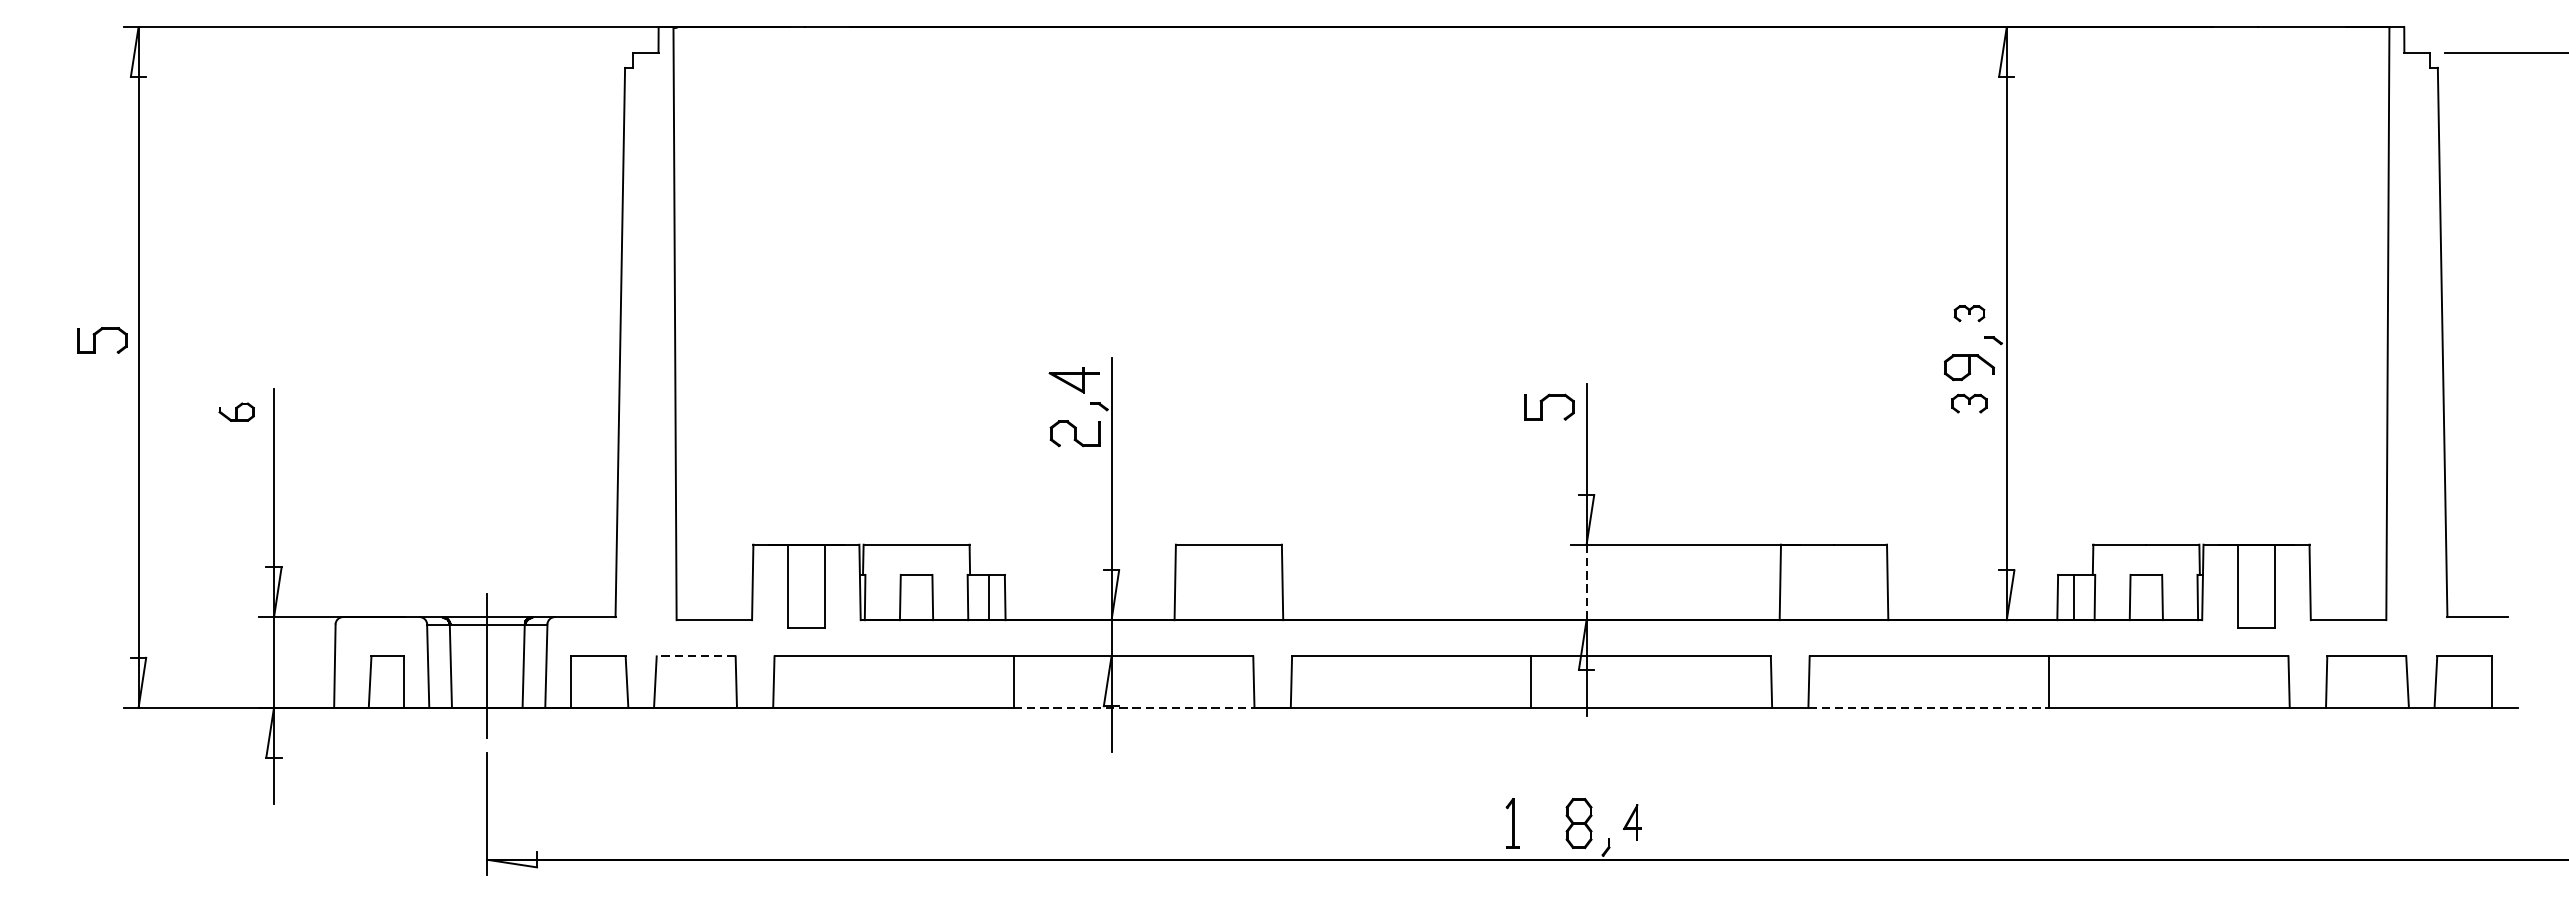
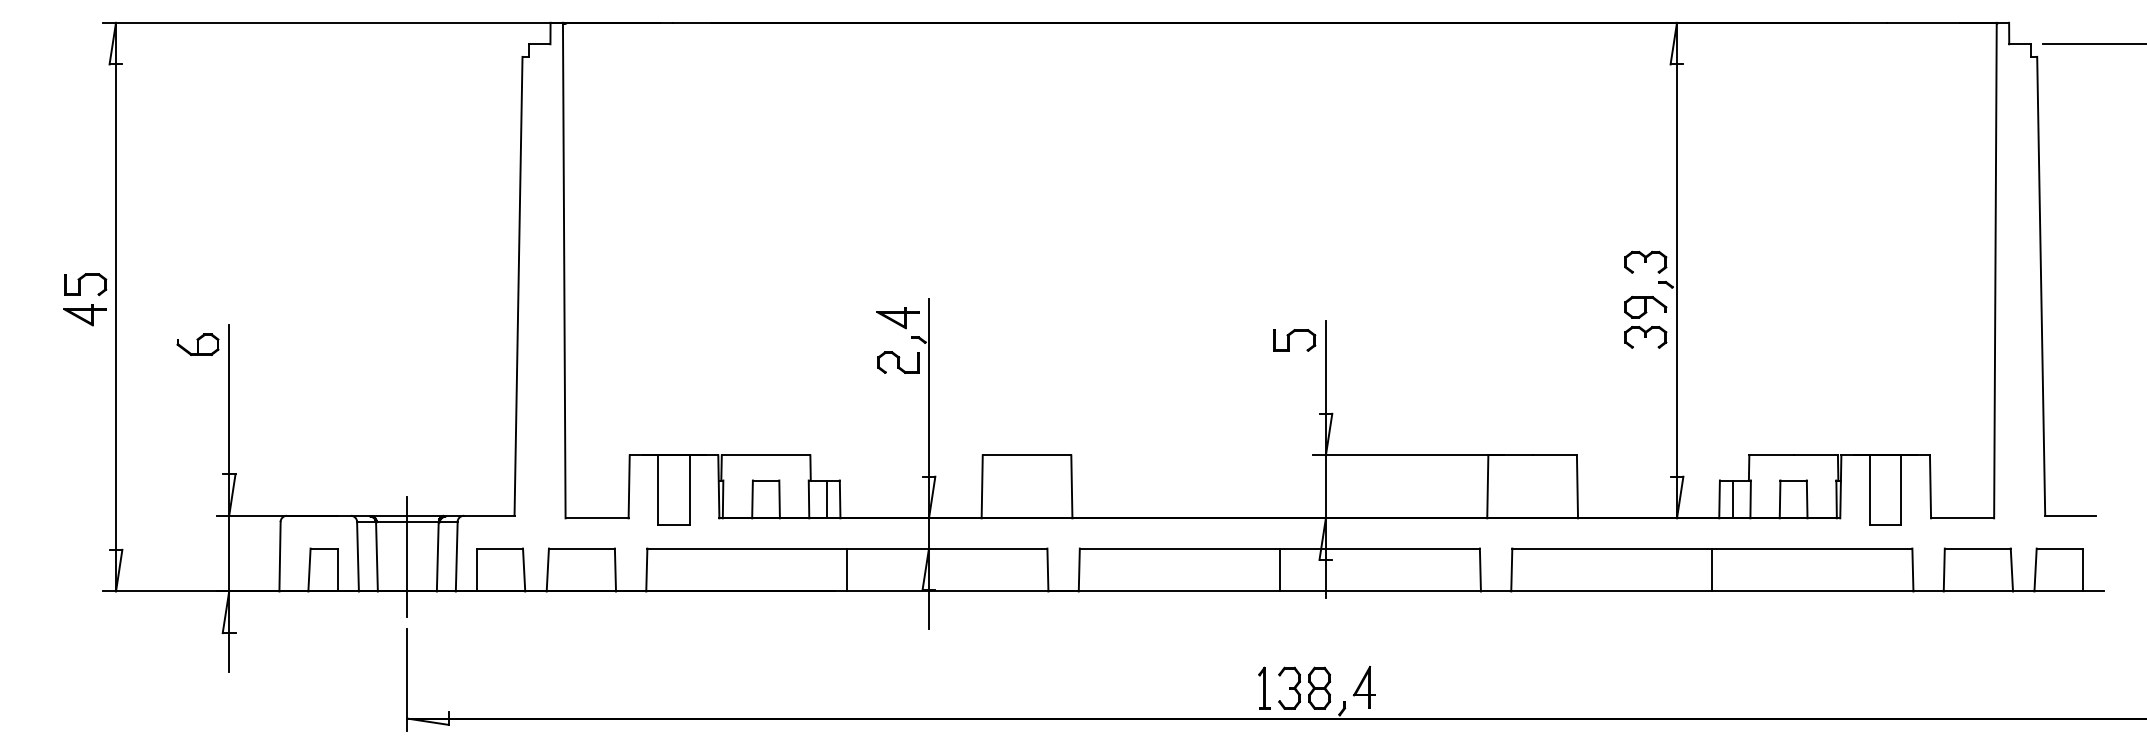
part: (1969, 312) -> (1645, 261), size x1.67
part: (100, 377) -> (84, 315), added
part: (1969, 403) -> (1645, 337), size x1.43
part: (236, 412) -> (197, 344), size x1.43
line: (1586, 583) -> (1325, 487), dashed -> solid
line: (695, 656) -> (581, 548), dashed -> solid
line: (1133, 707) -> (947, 591), dashed -> solid
line: (1928, 707) -> (1611, 591), dashed -> solid
part: (1632, 821) -> (1364, 686), size x1.43
part: (1543, 822) -> (1289, 687), added

